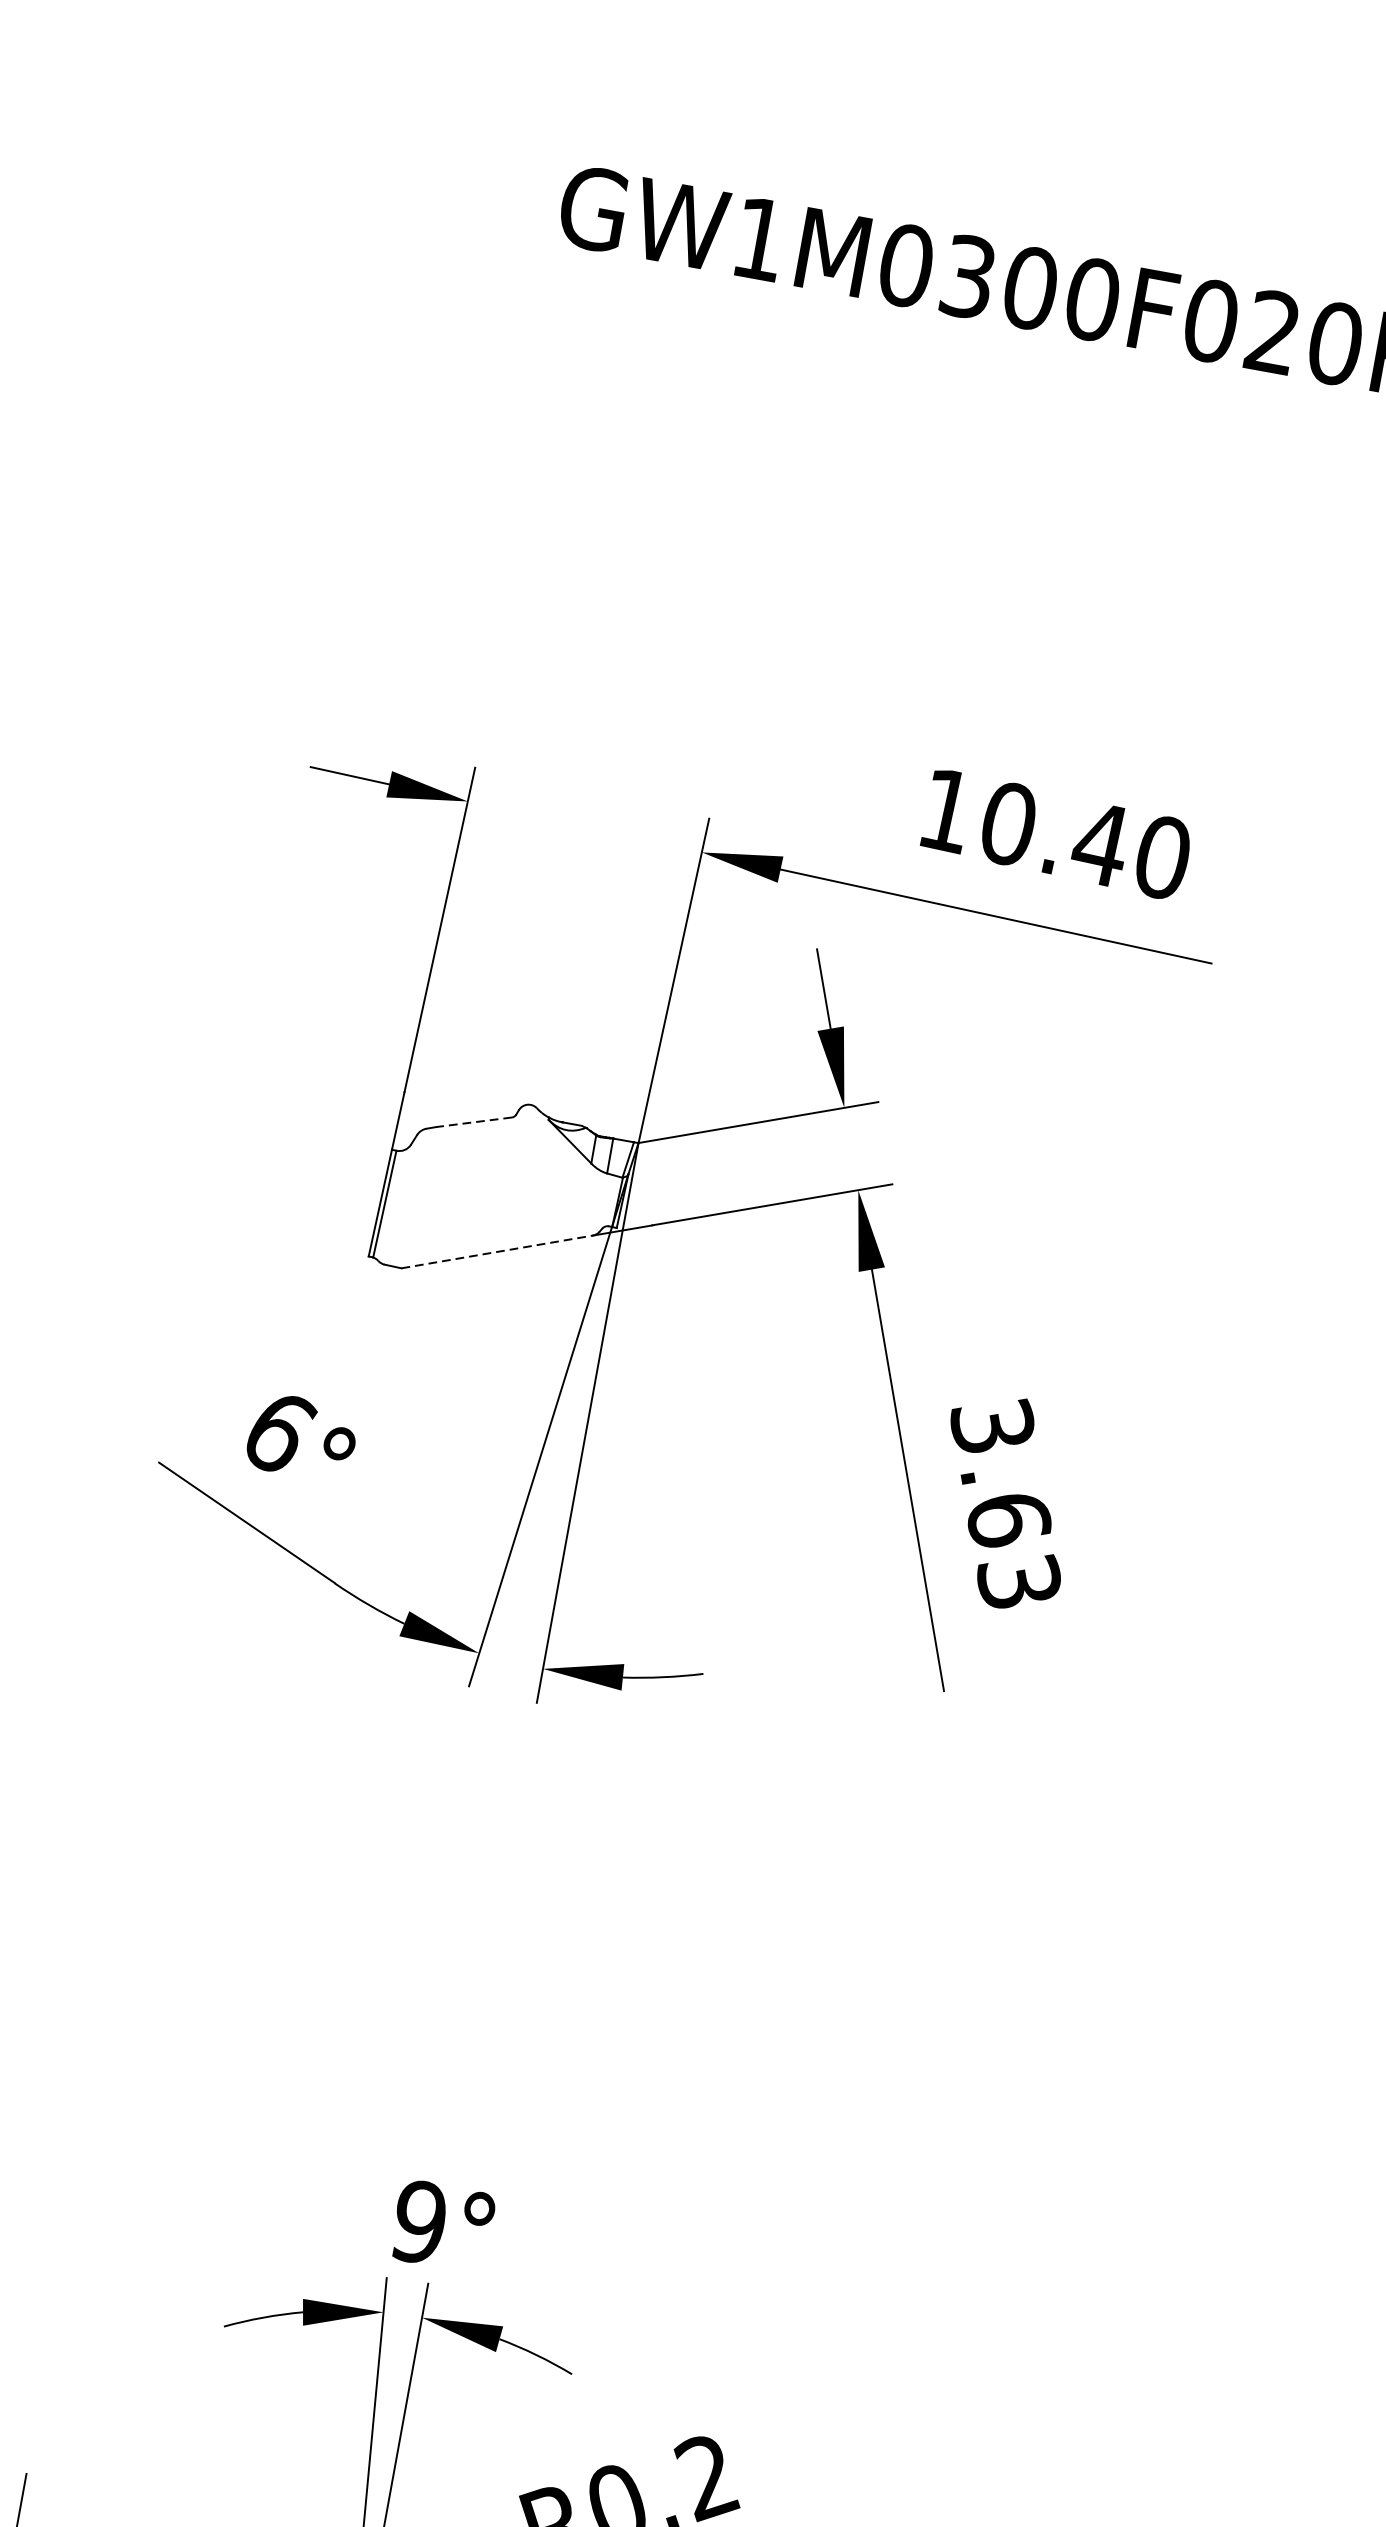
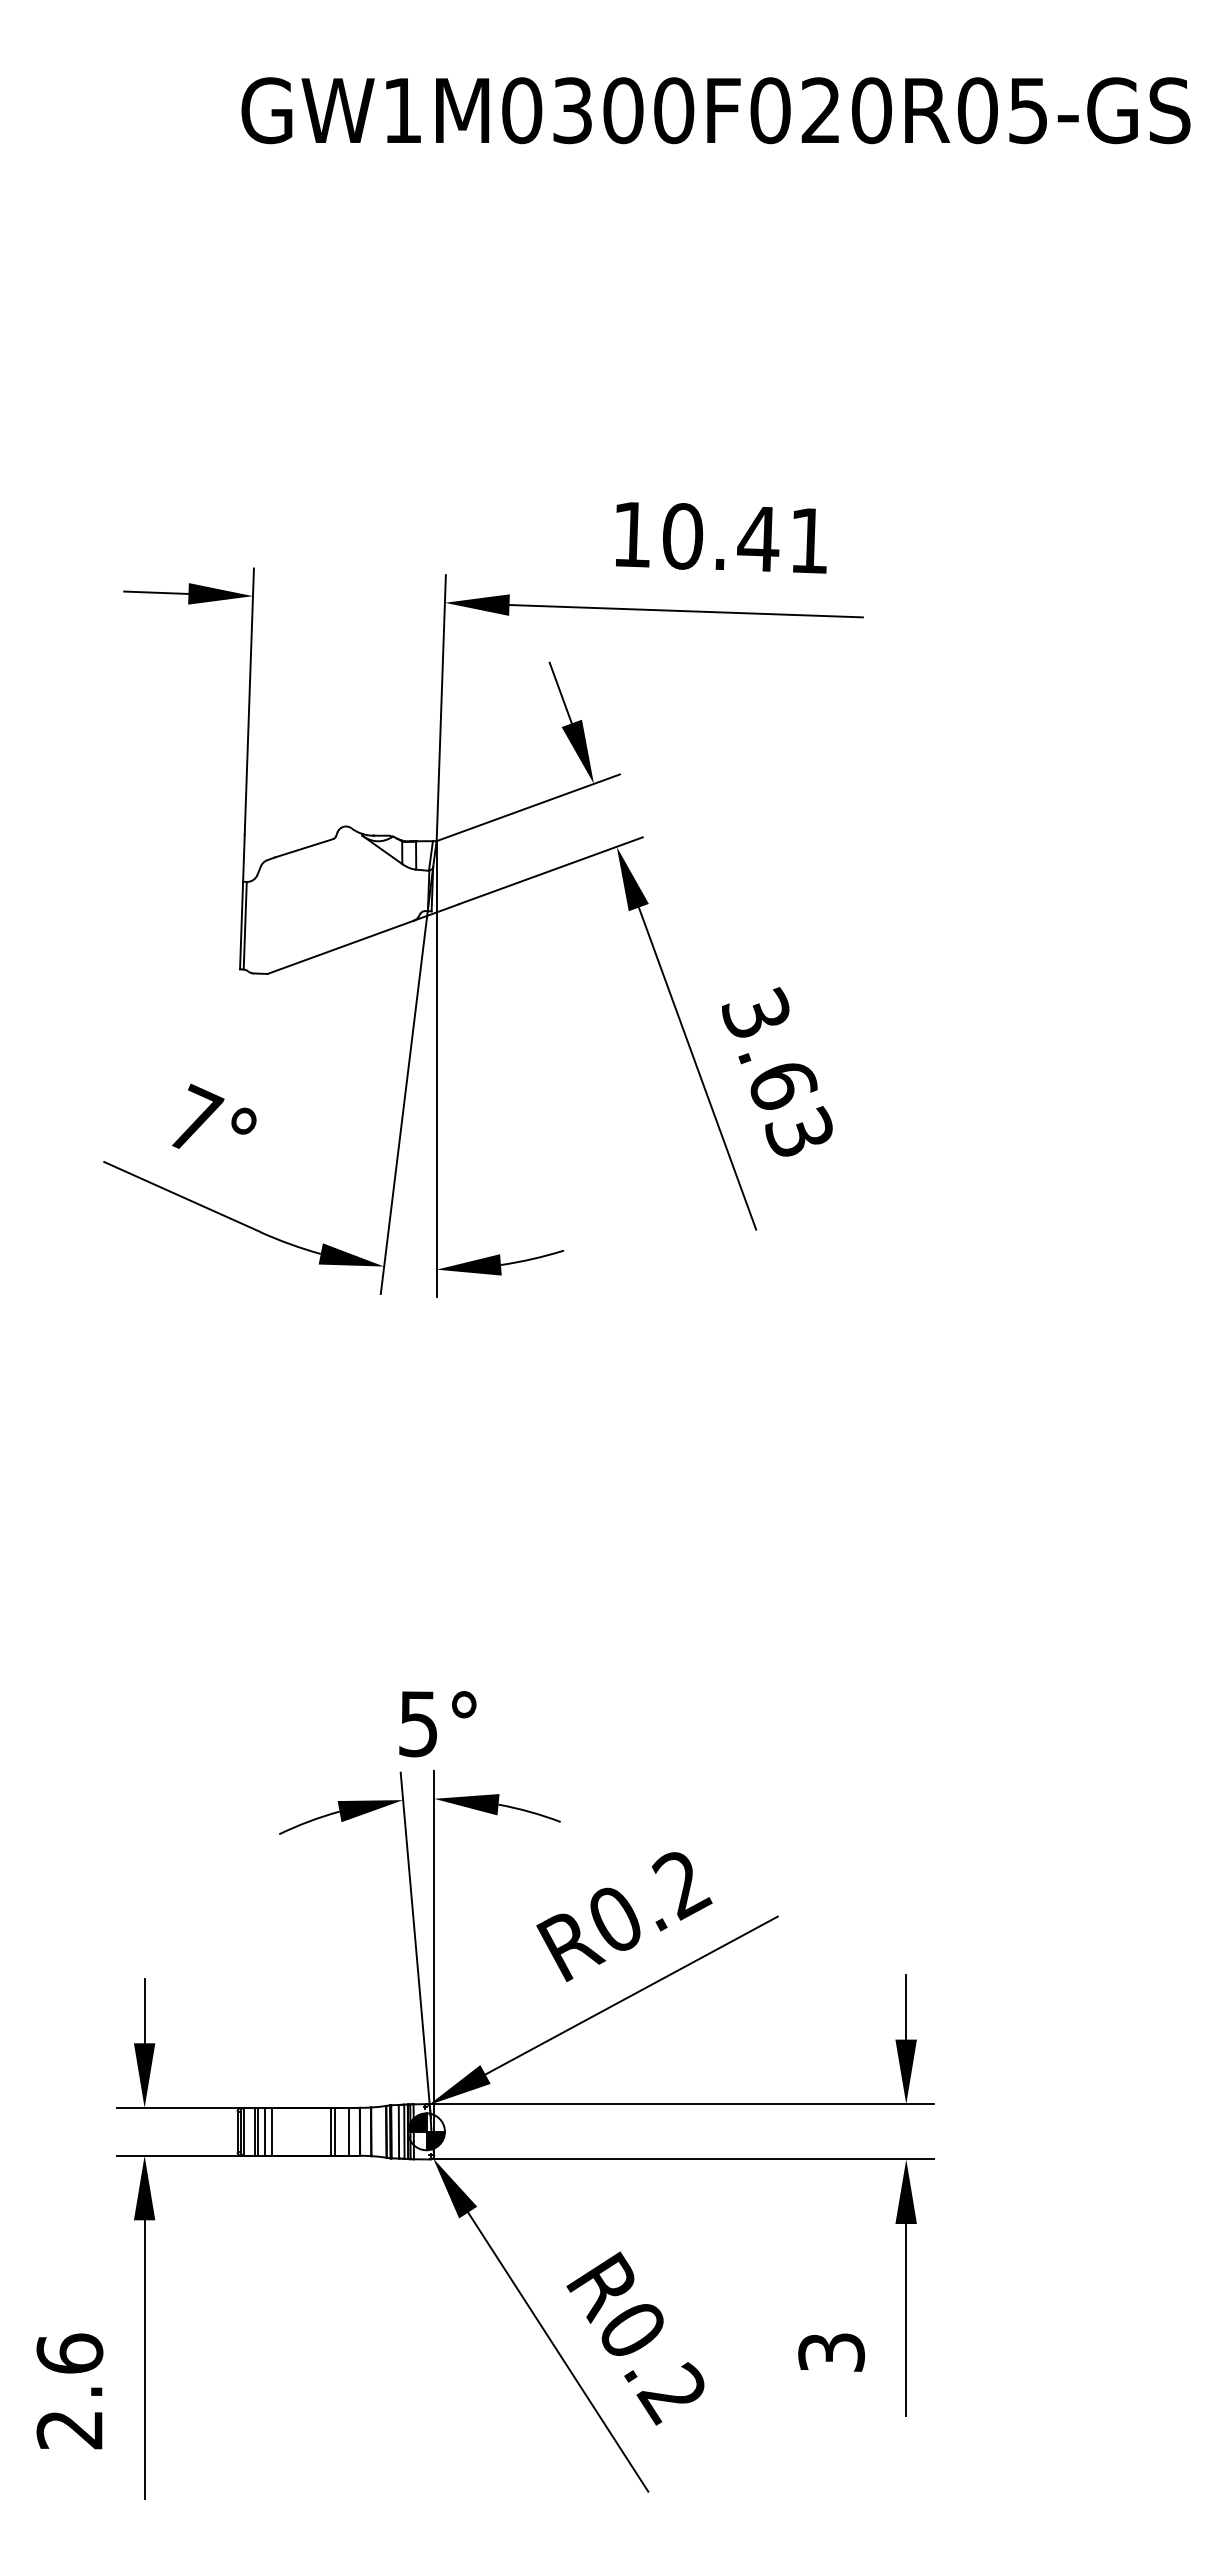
text: (1163, 857) -> (809, 540), 10.40 -> 10.41
line: (473, 1122) -> (303, 848), dashed -> solid
line: (496, 1252) -> (340, 947), dashed -> solid
text: (283, 1430) -> (197, 1118), 6° -> 7°
text: (419, 2221) -> (418, 1723), 9° -> 5°

